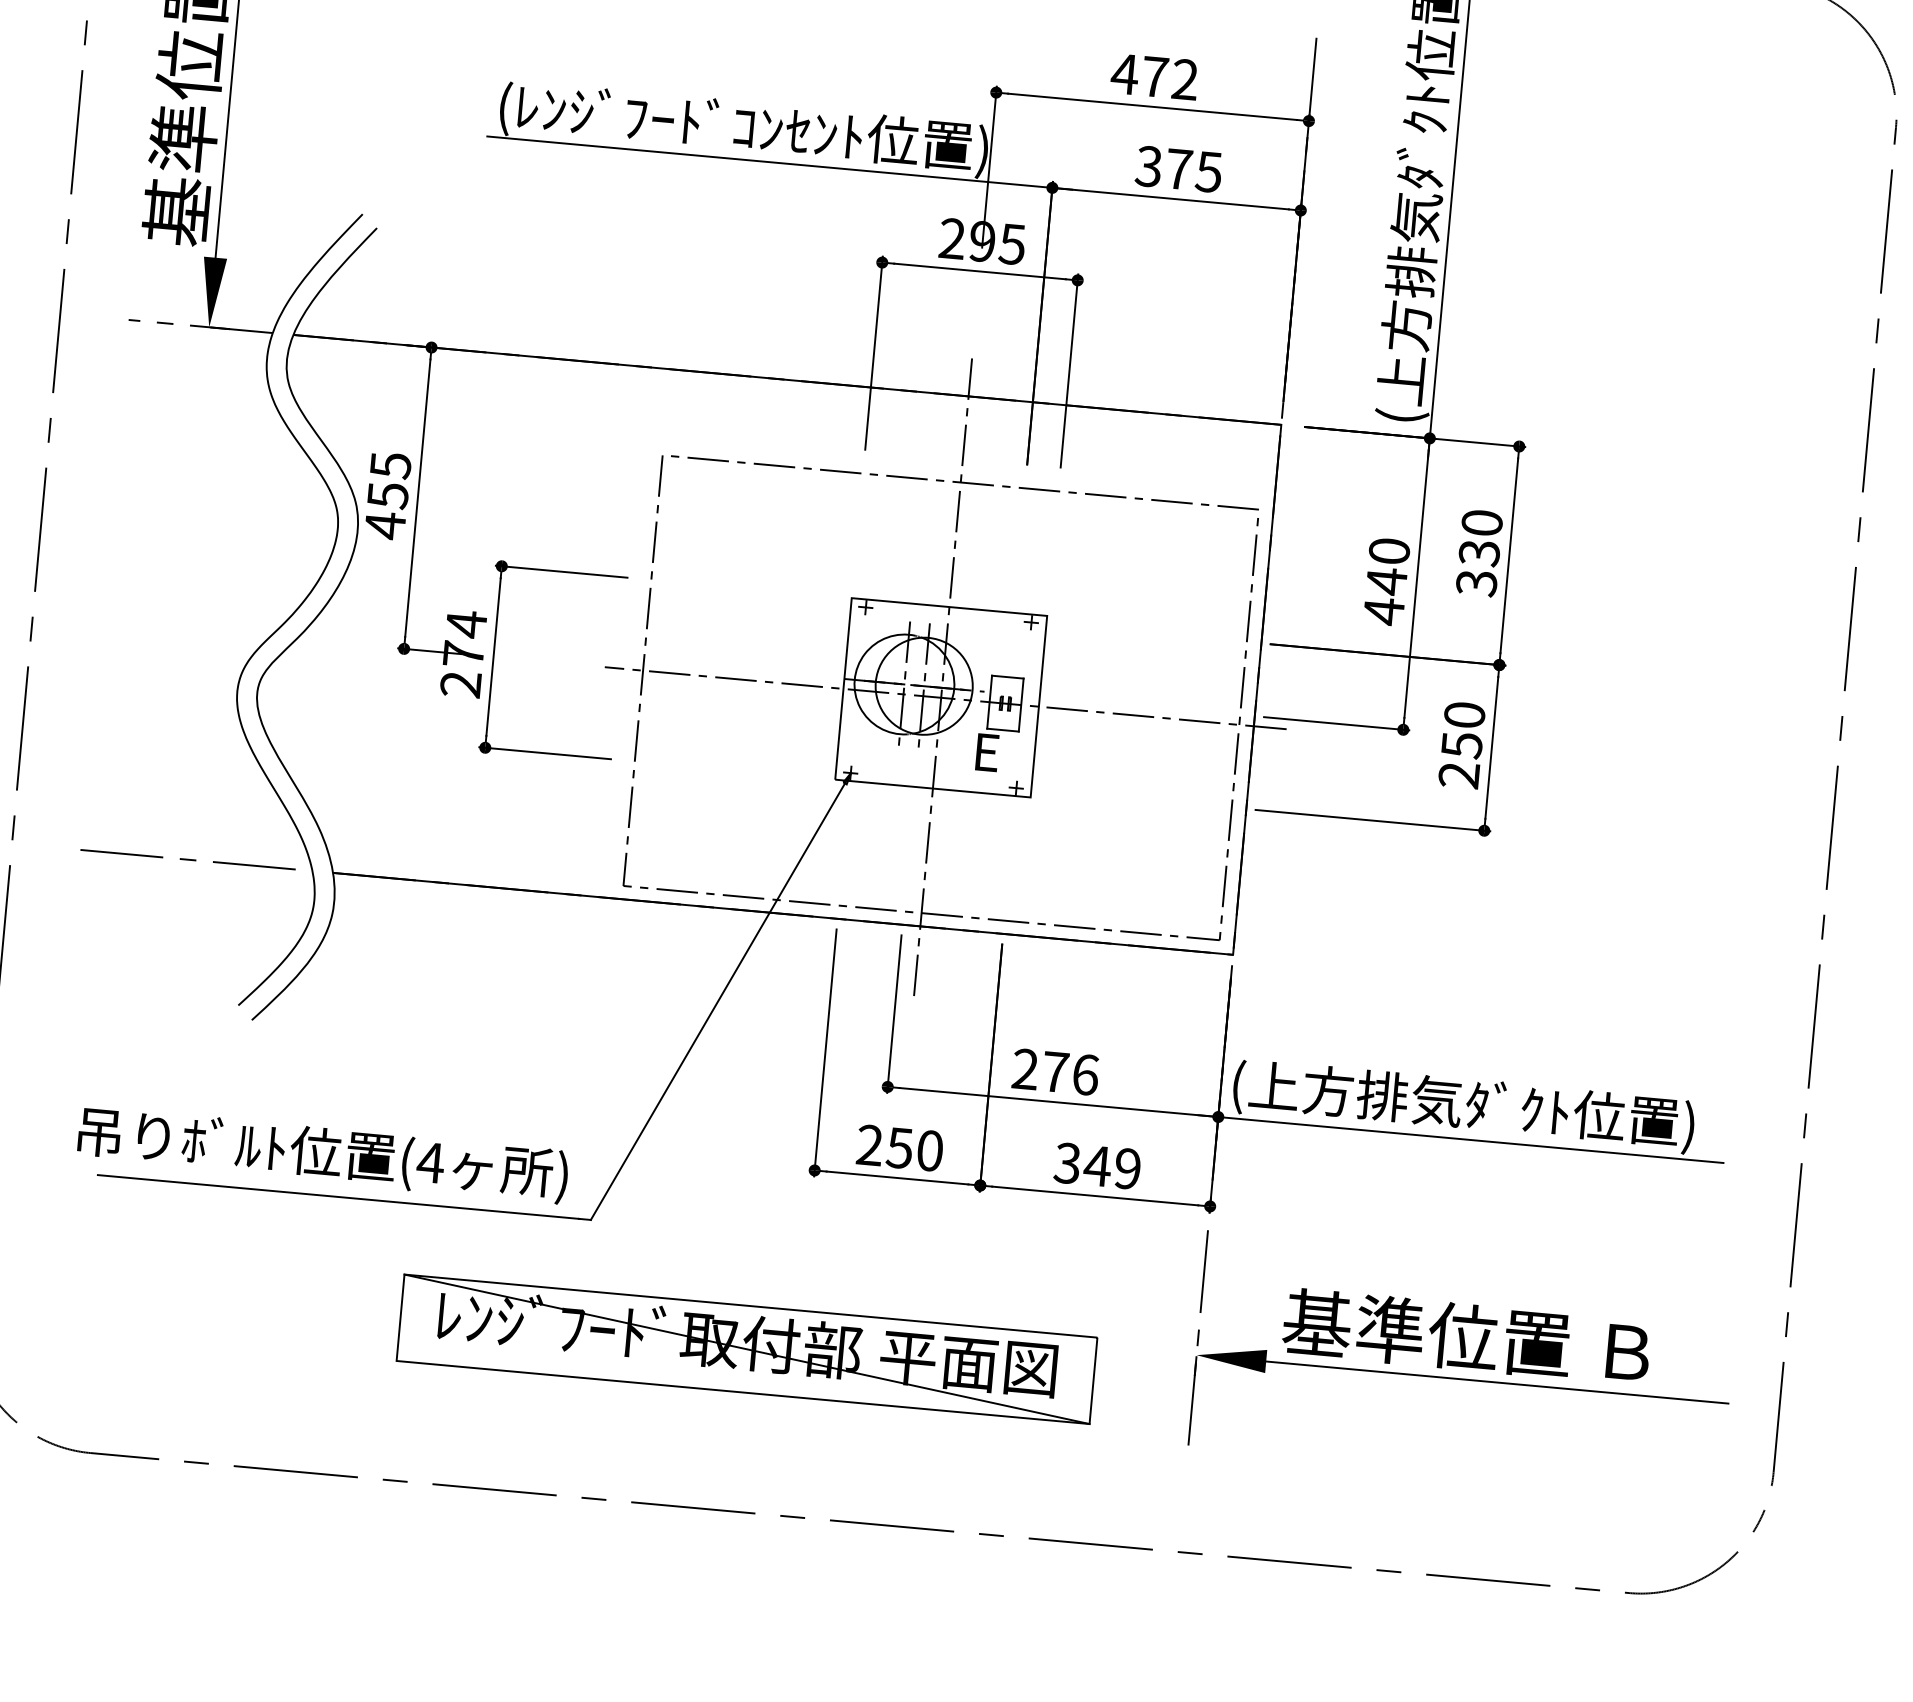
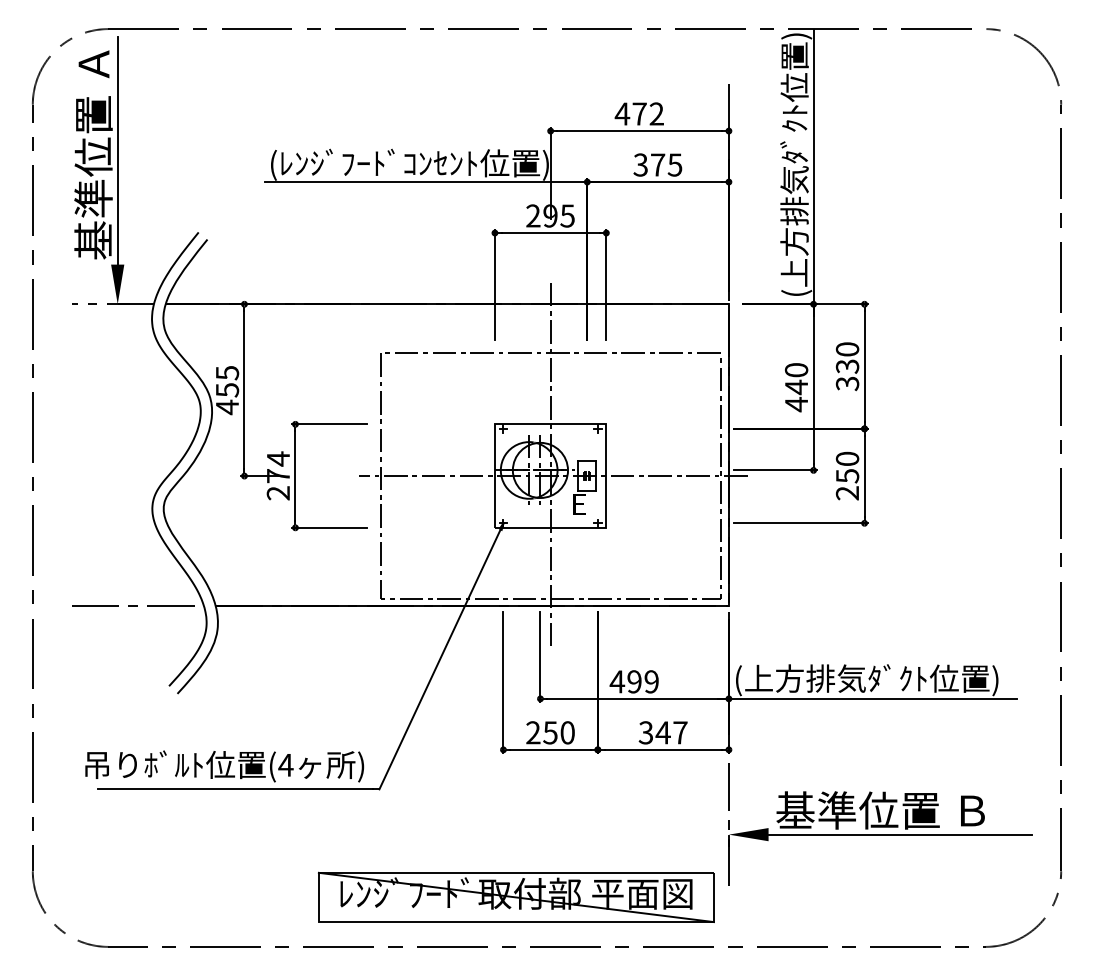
text: (1053, 1071) -> (633, 681), 276 -> 499
text: (1128, 1168) -> (680, 732), 349 -> 347
part: (747, 1347) -> (516, 896), moved

